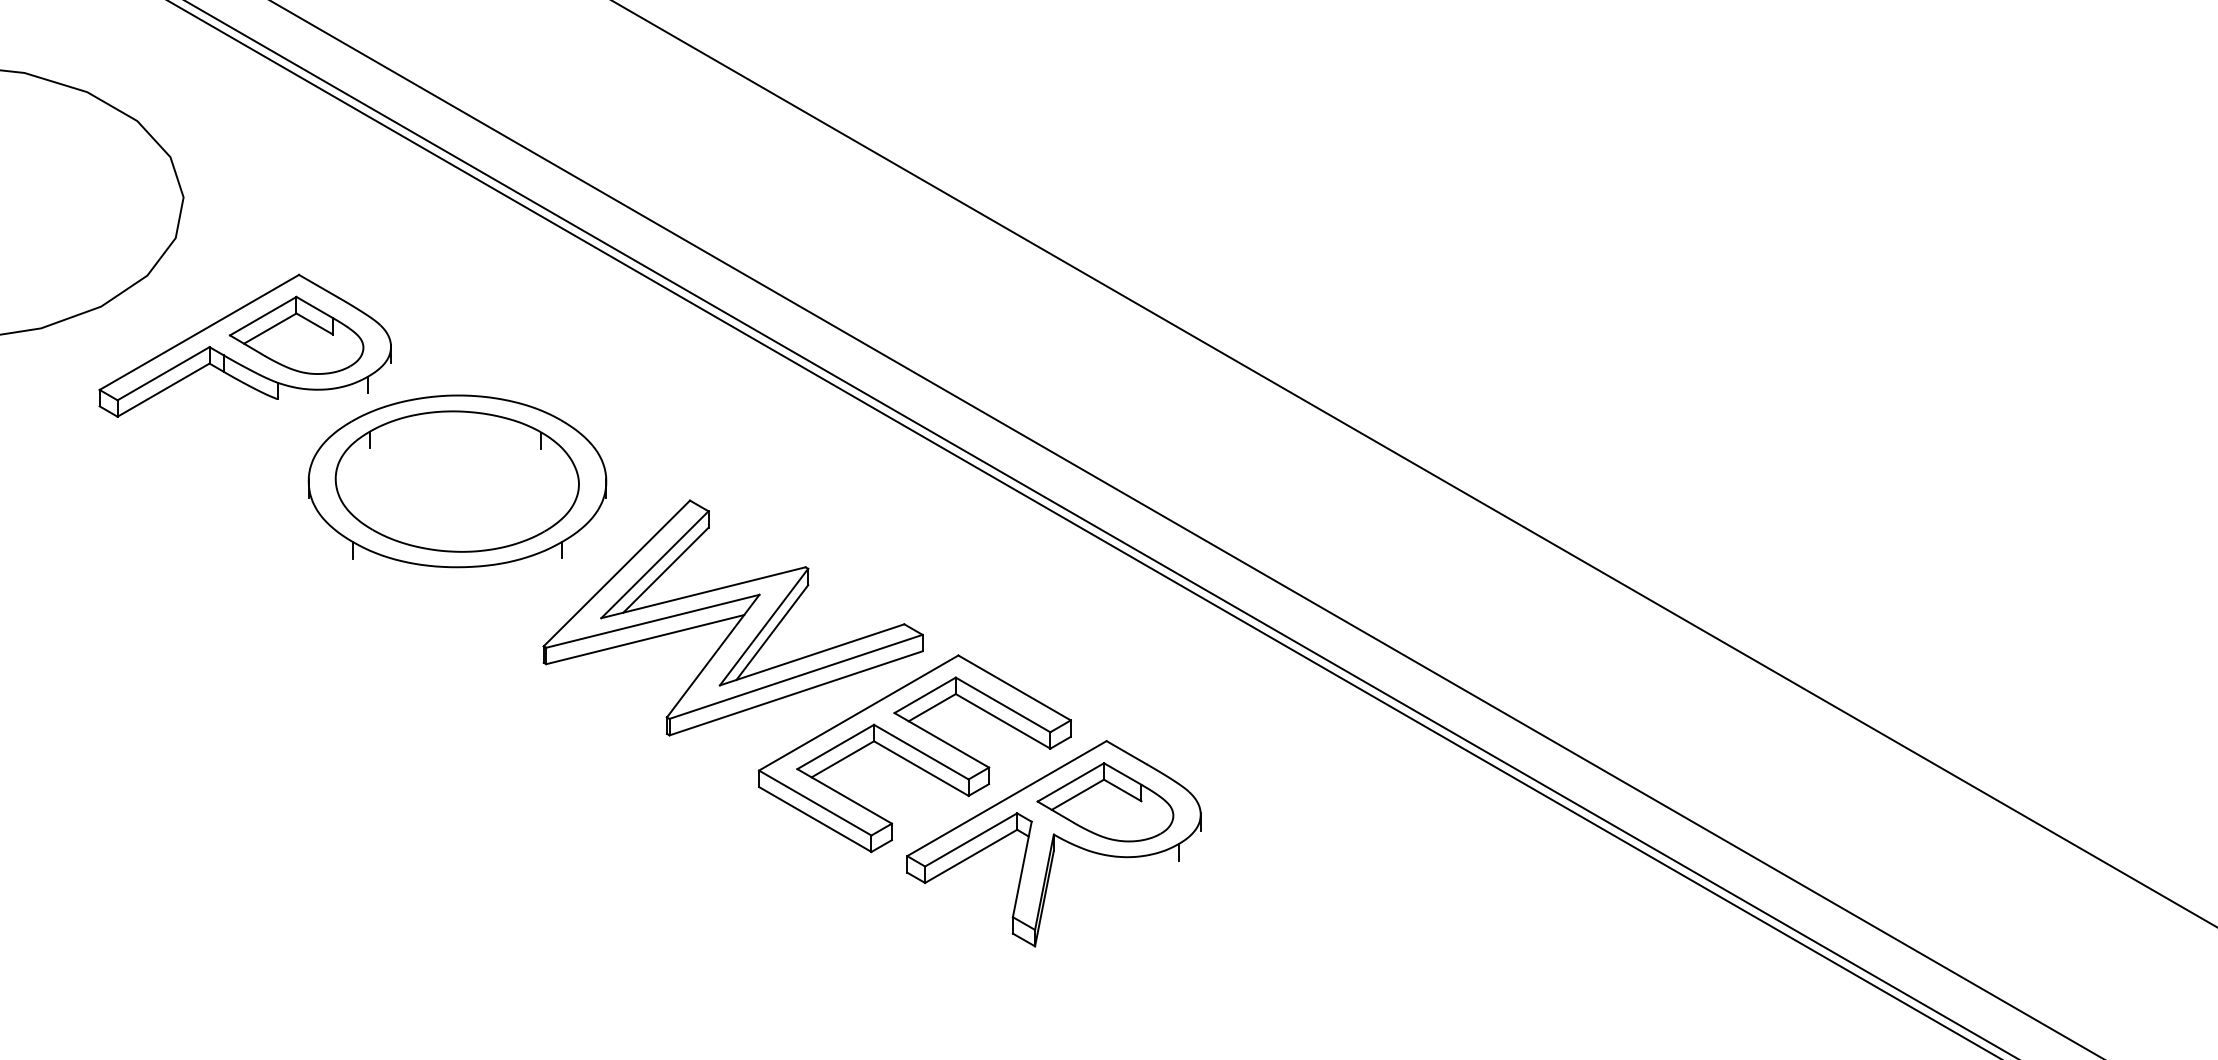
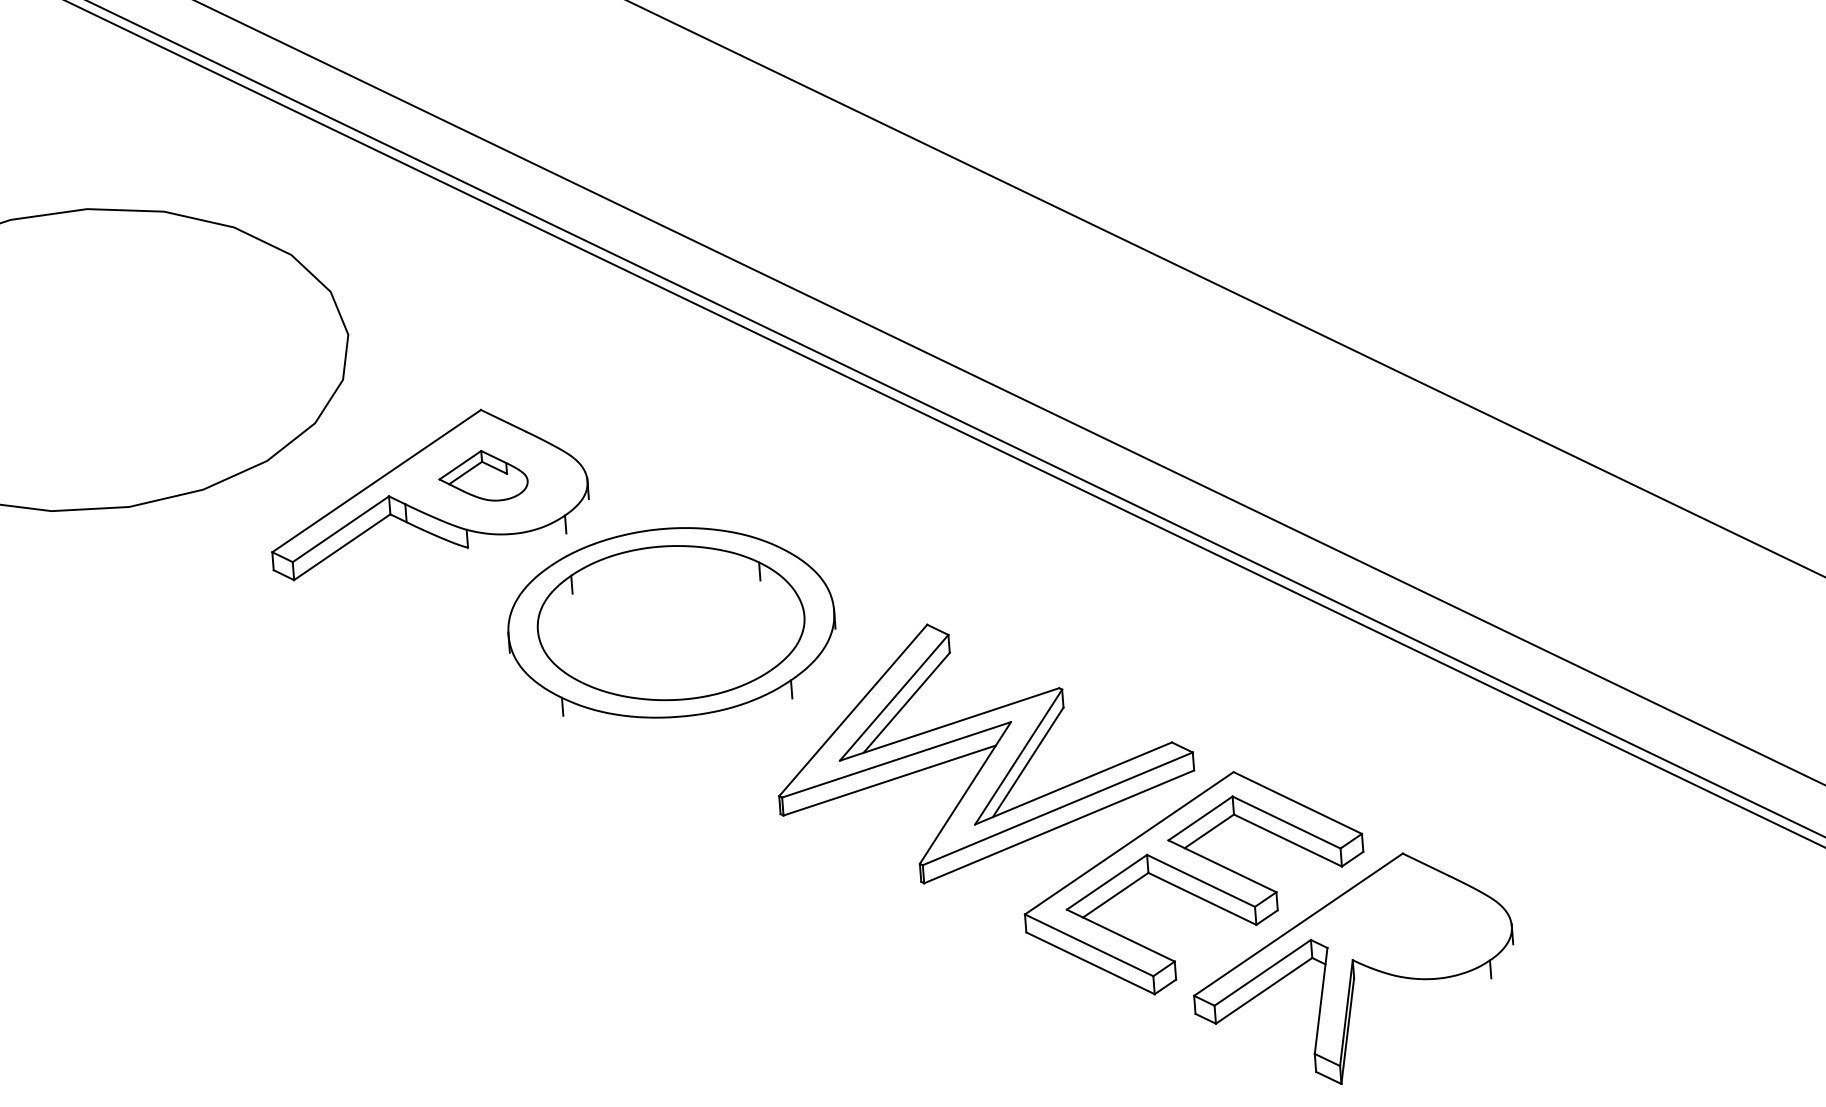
part: (296, 334) -> (483, 475), size x0.6
part: (1105, 802) -> (1406, 920), removed

